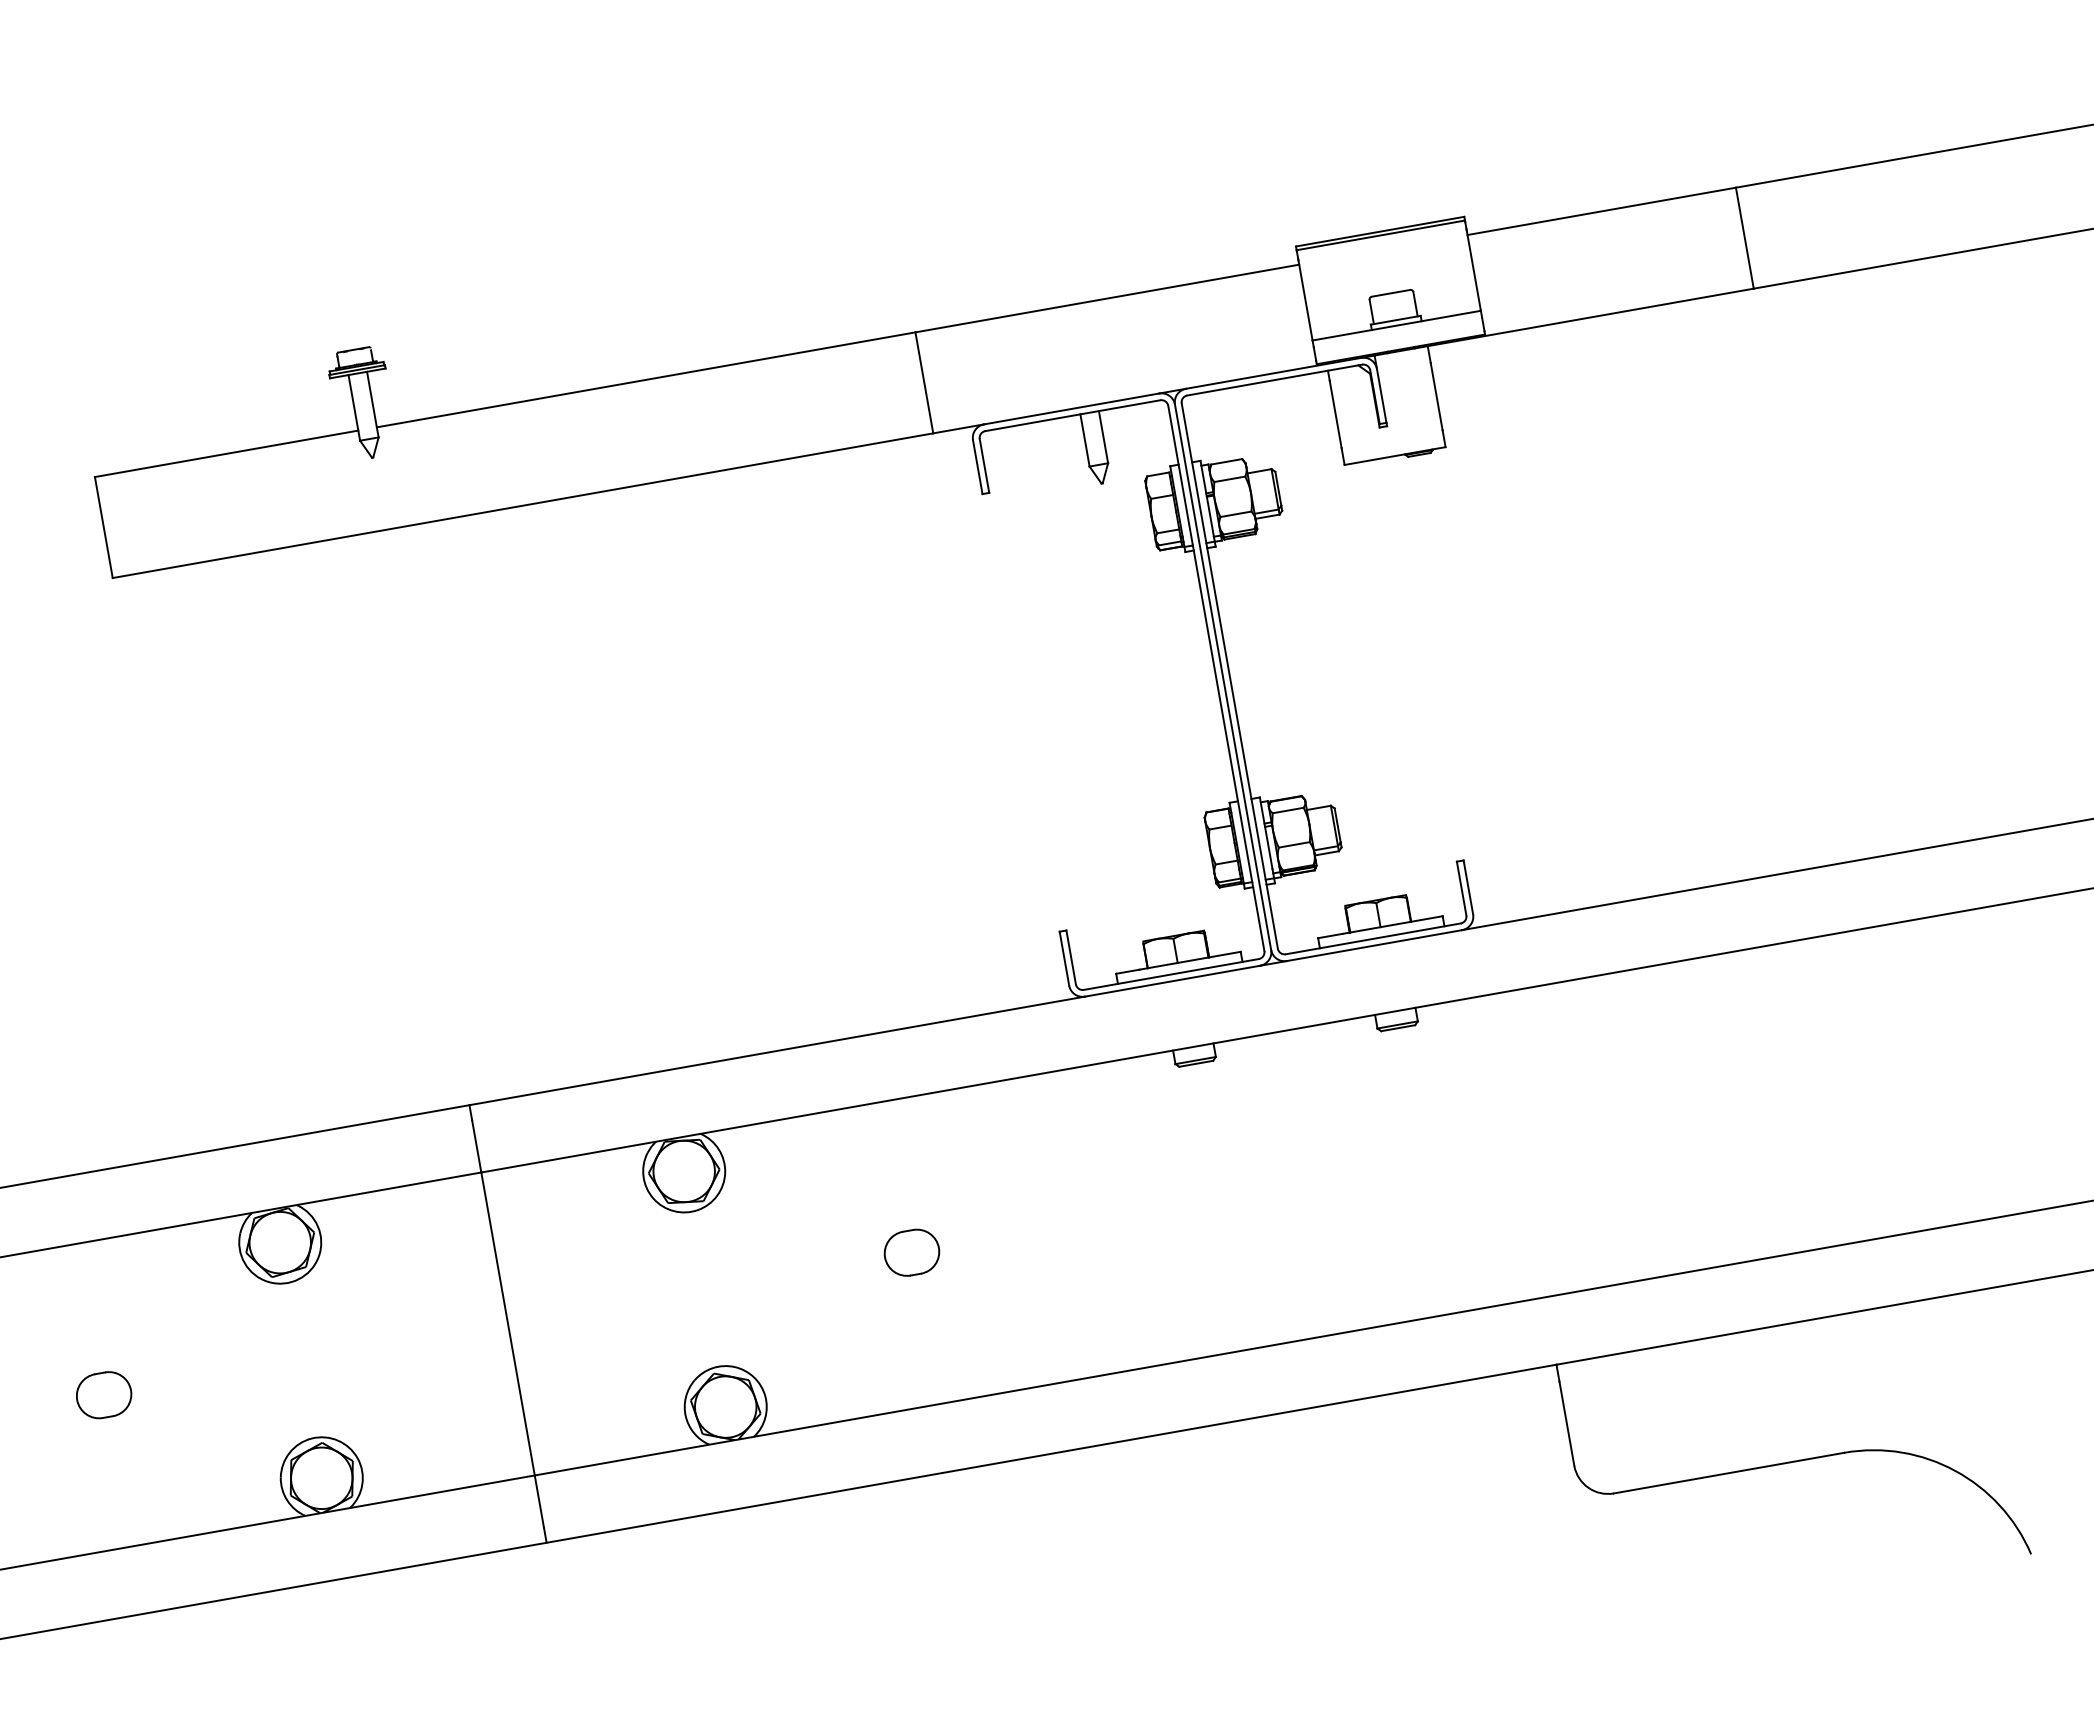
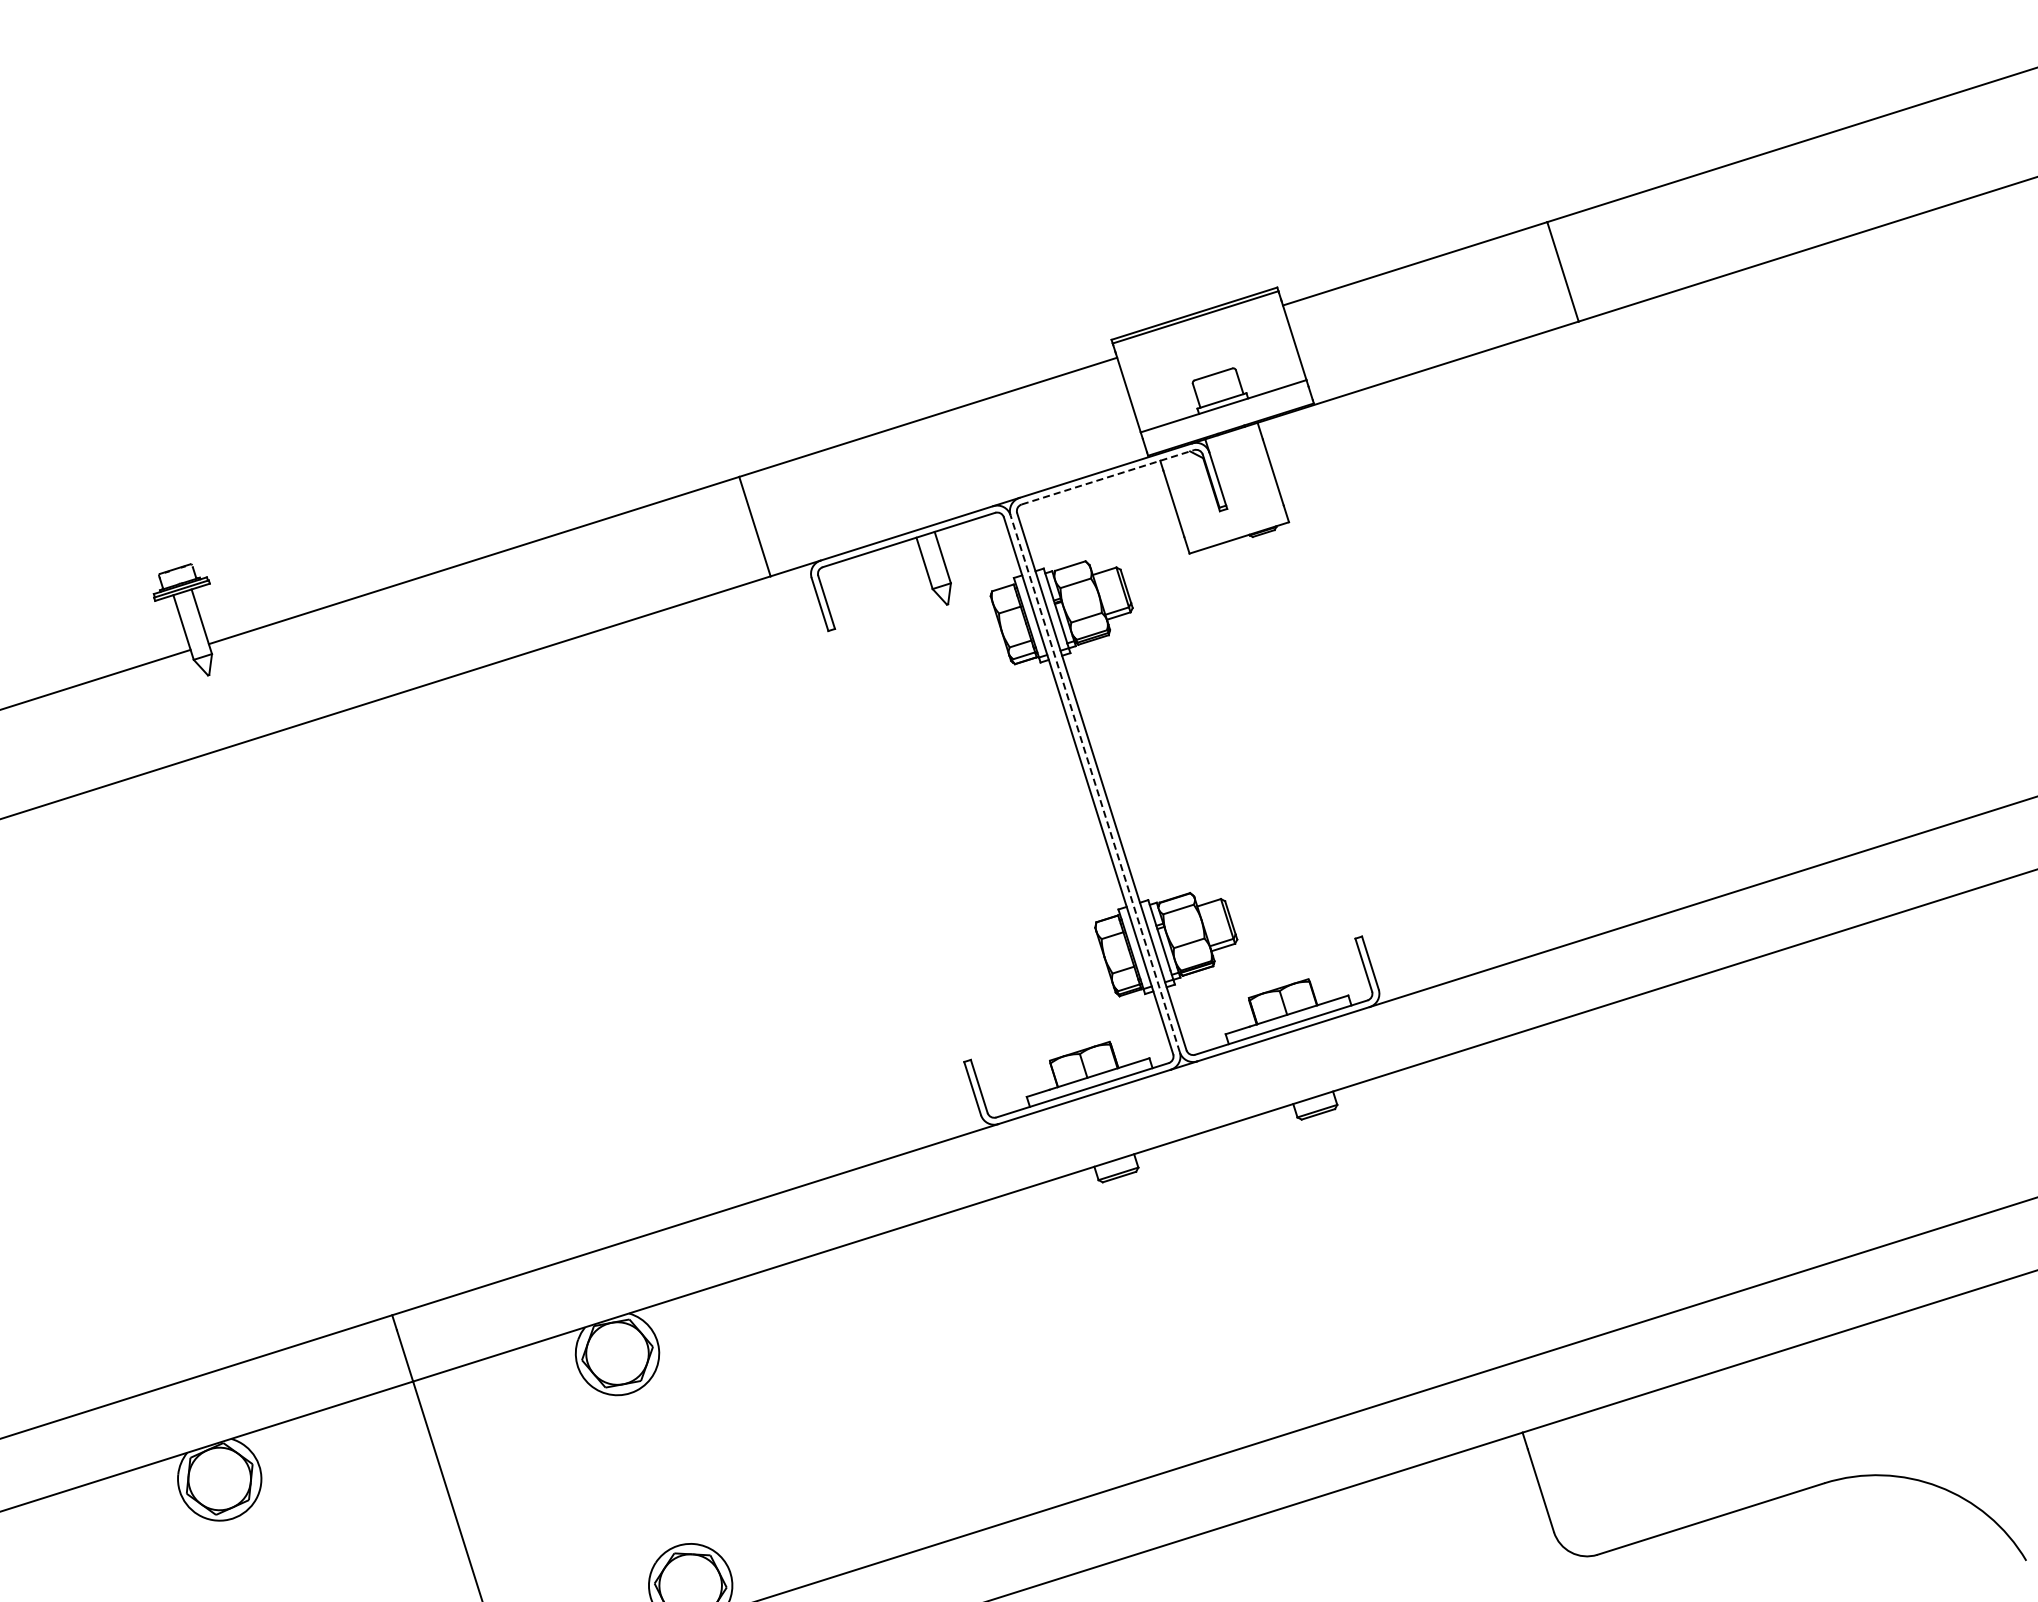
line: (1274, 380) -> (1107, 477), solid -> dashed
line: (1223, 677) -> (1095, 783), solid -> dashed
part: (911, 1252) -> (857, 1405), removed

